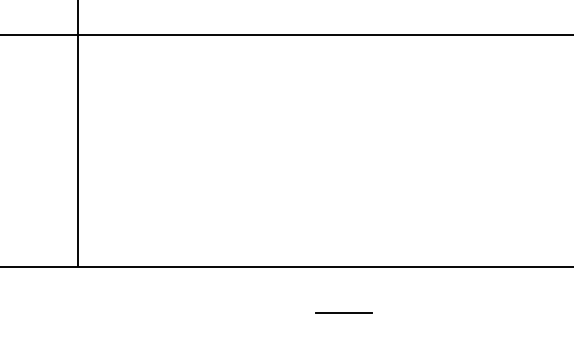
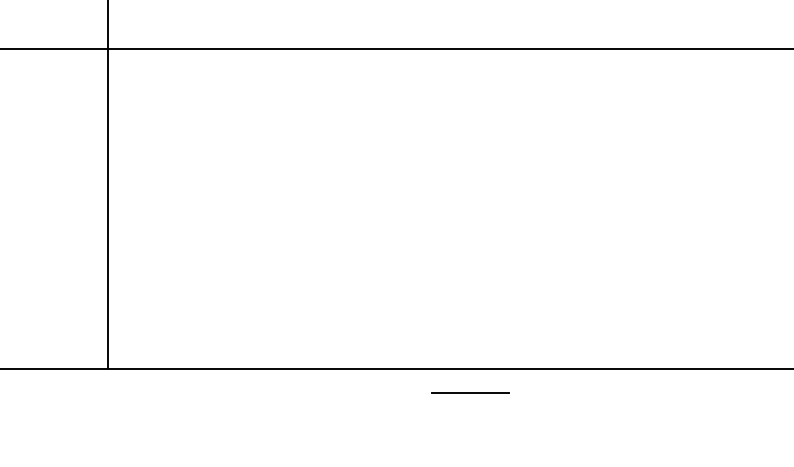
line: (343, 312) -> (470, 392), moved

